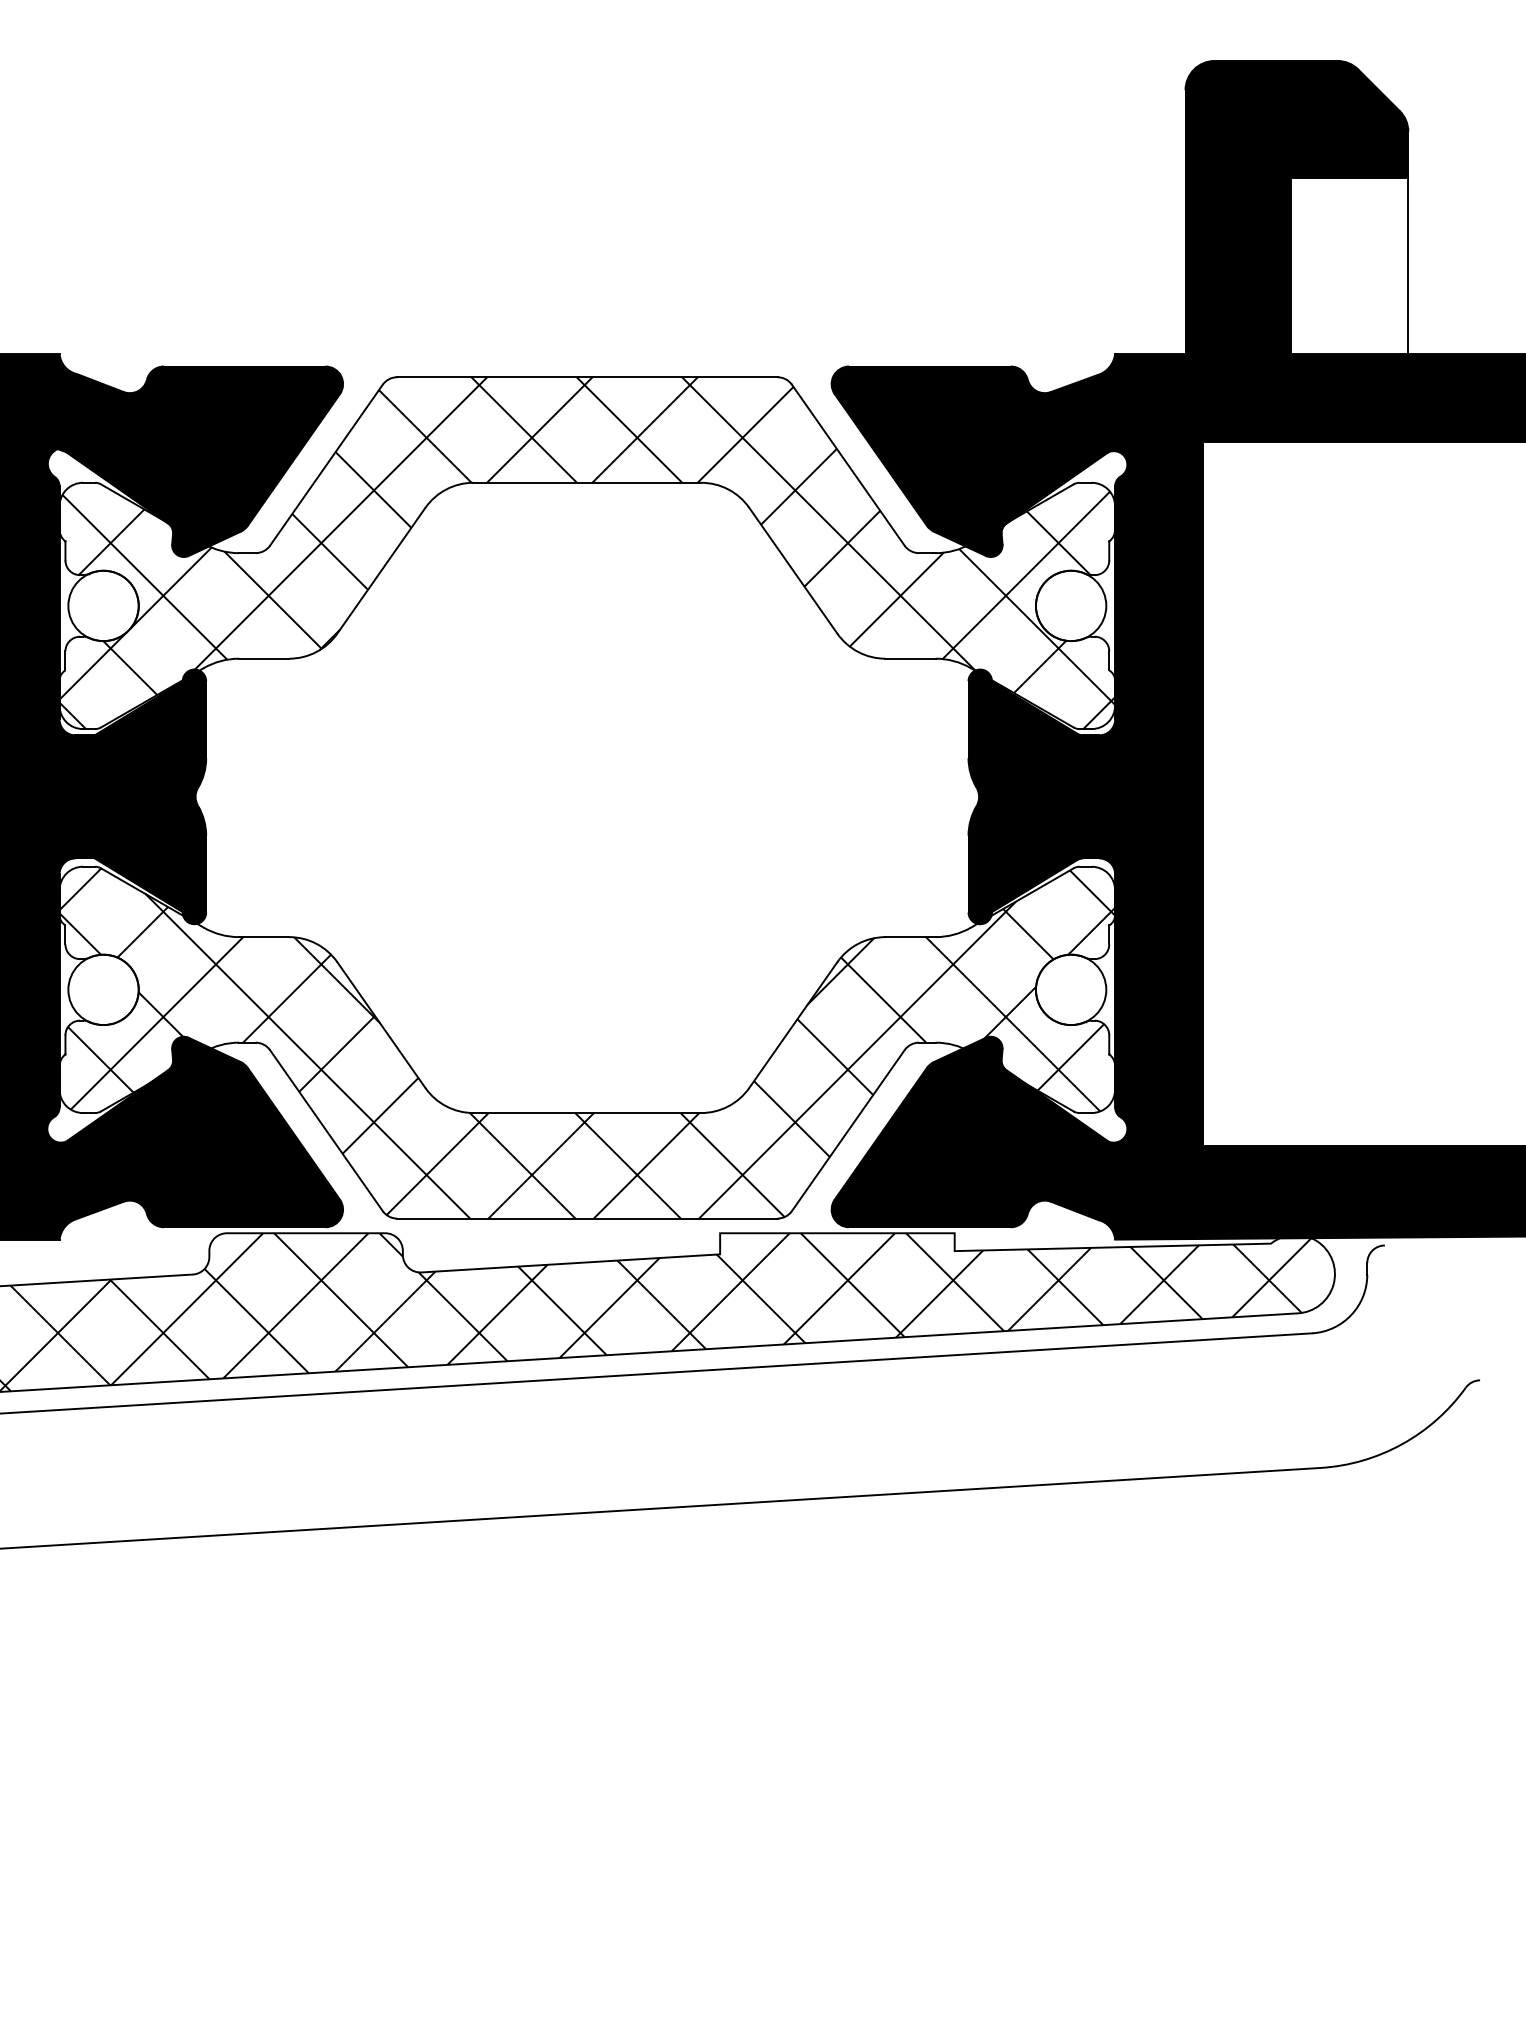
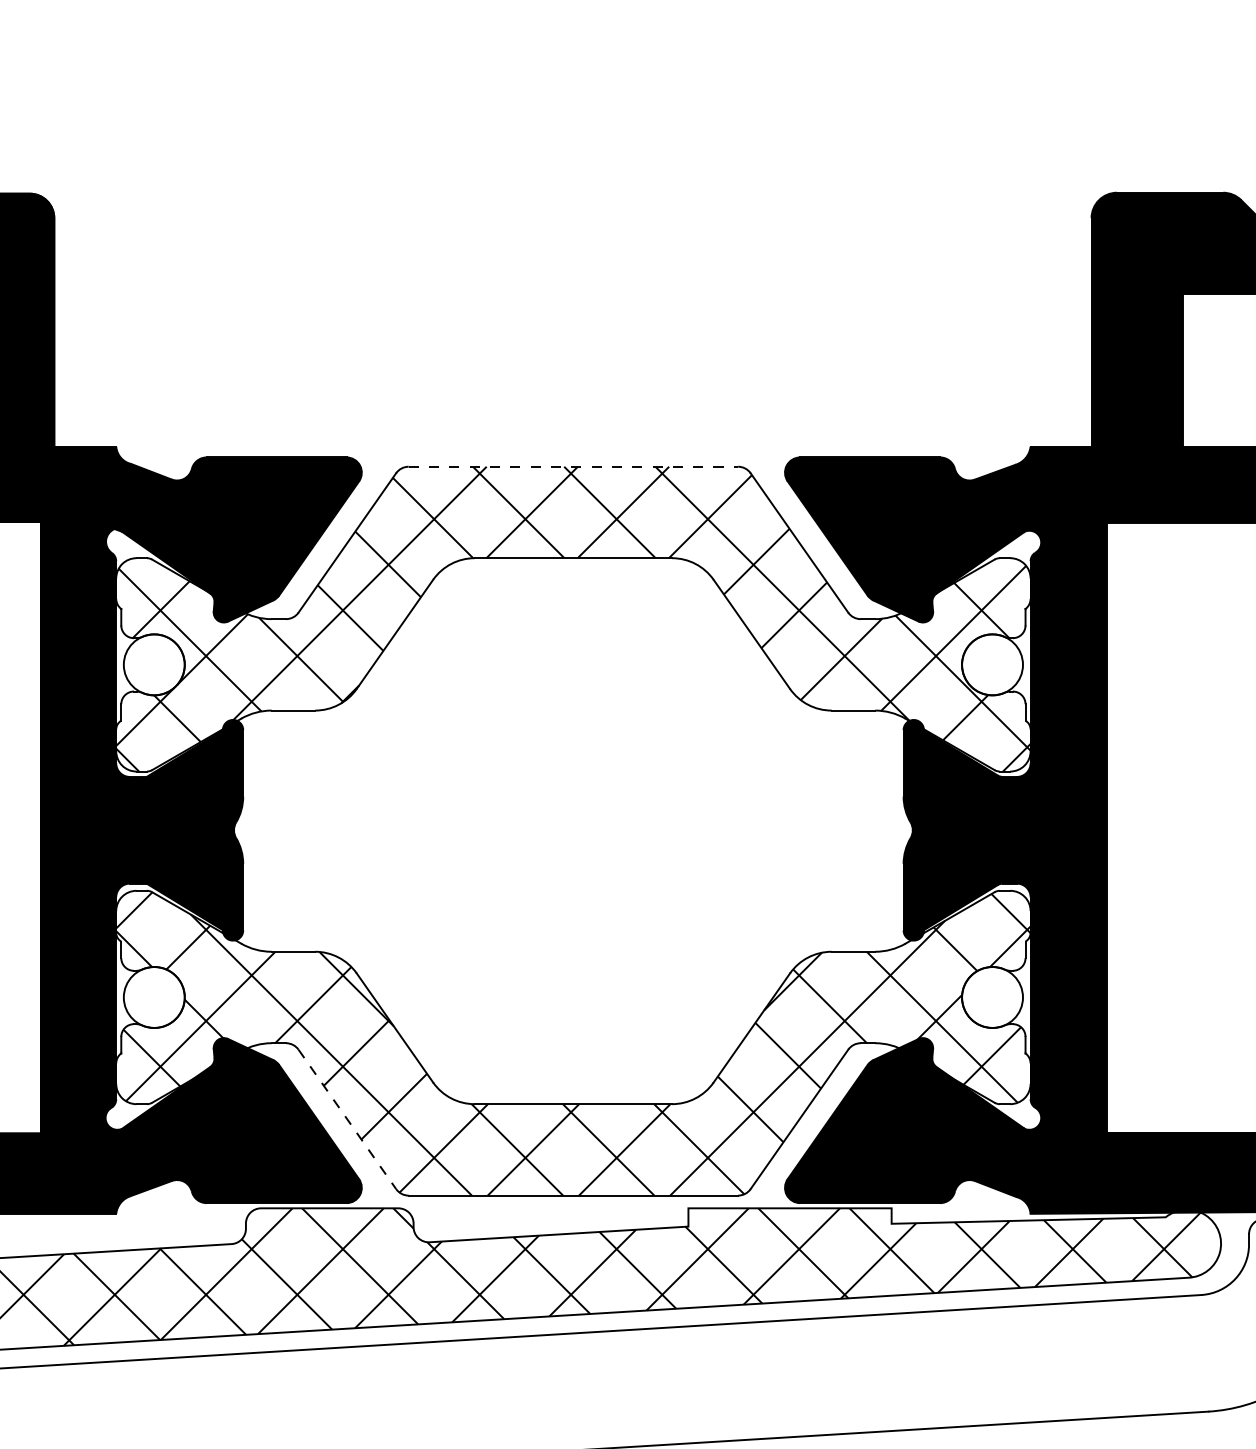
line: (587, 377) -> (573, 466), solid -> dashed
line: (326, 1131) -> (347, 1120), solid -> dashed

